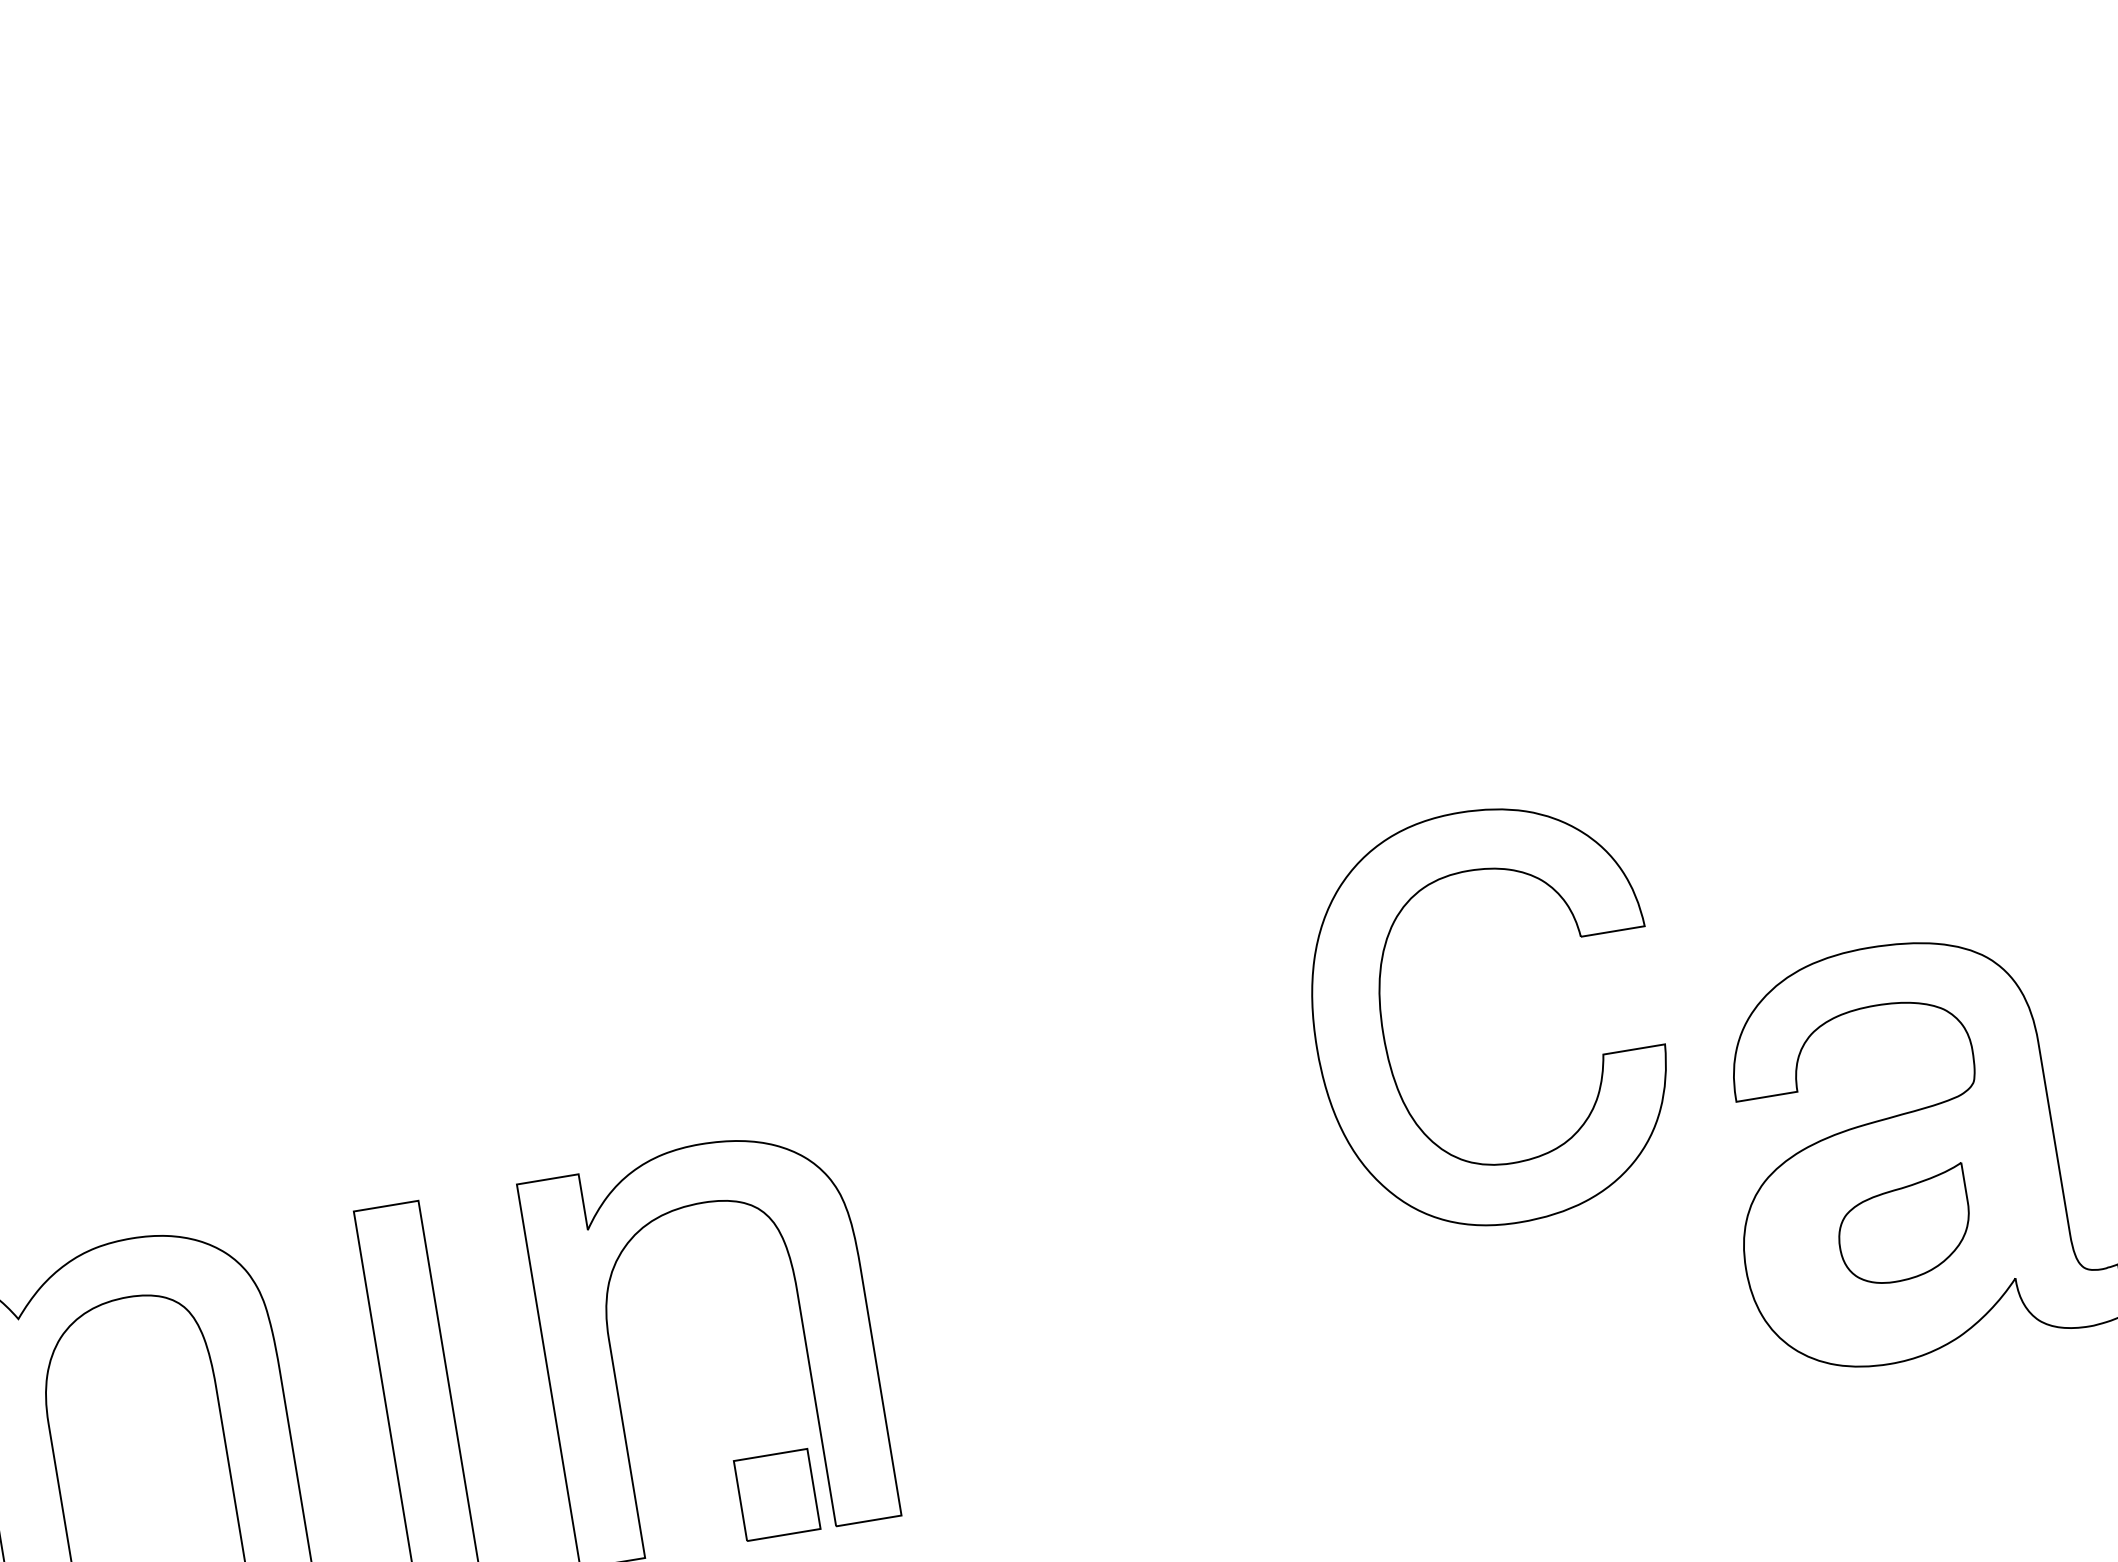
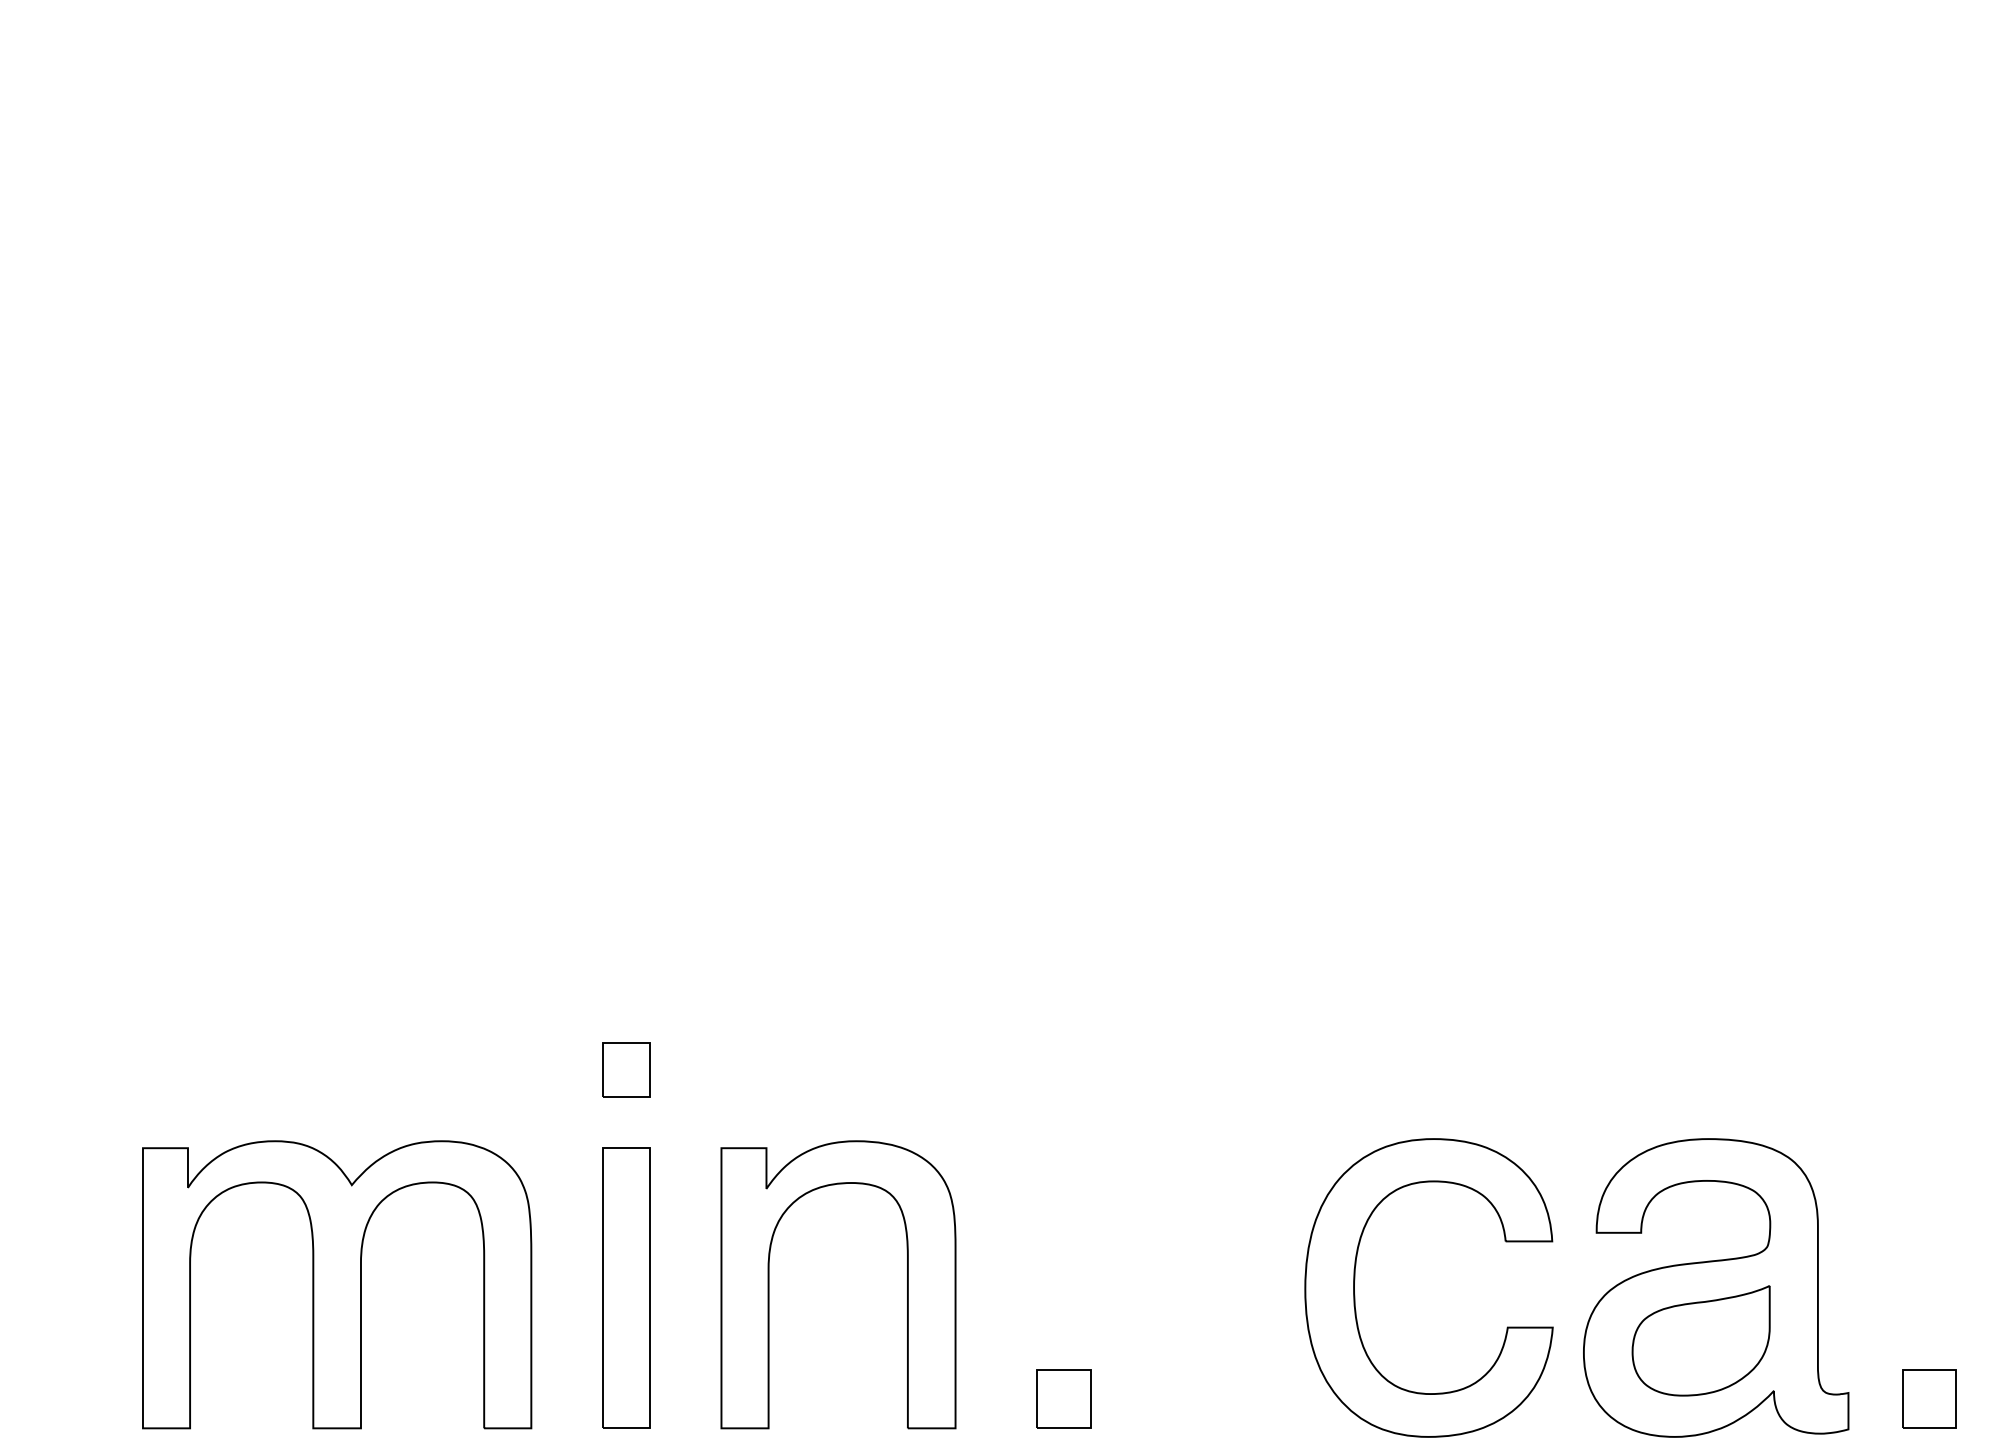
part: (1383, 1024) -> (1355, 1280), moved
part: (368, 1098) -> (626, 1069), added
part: (1903, 1225) -> (1700, 1340), size x1.43
part: (776, 1494) -> (1063, 1398), moved

